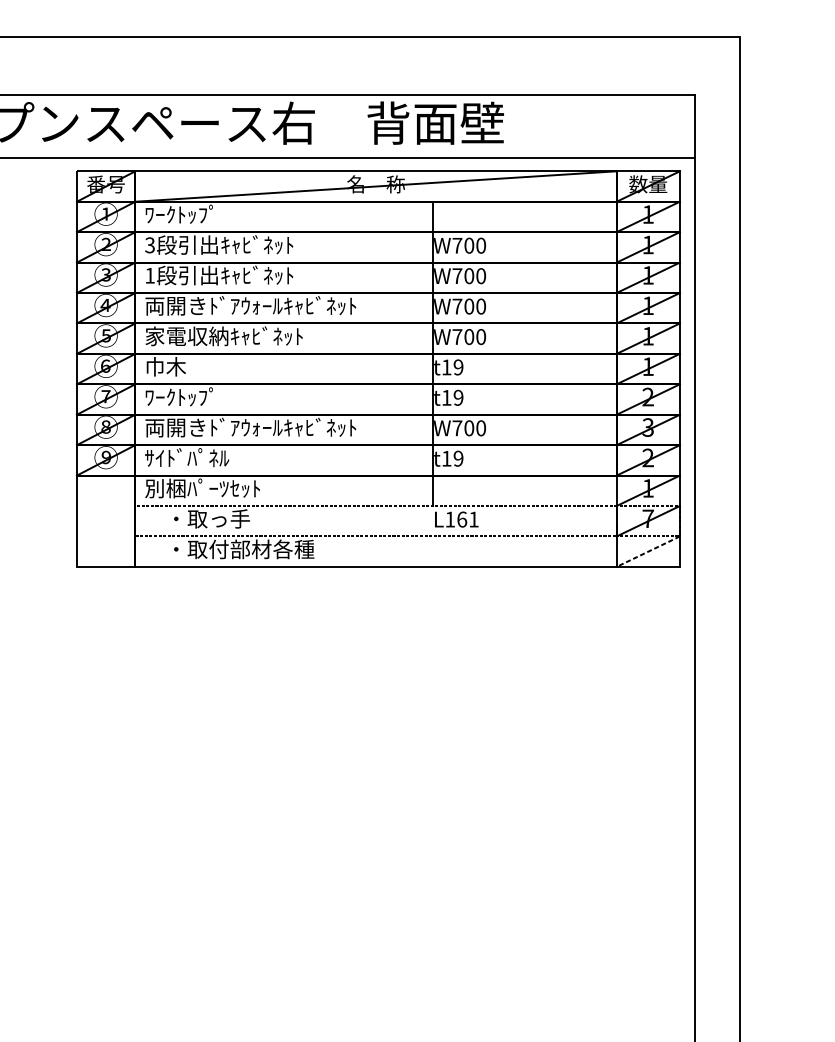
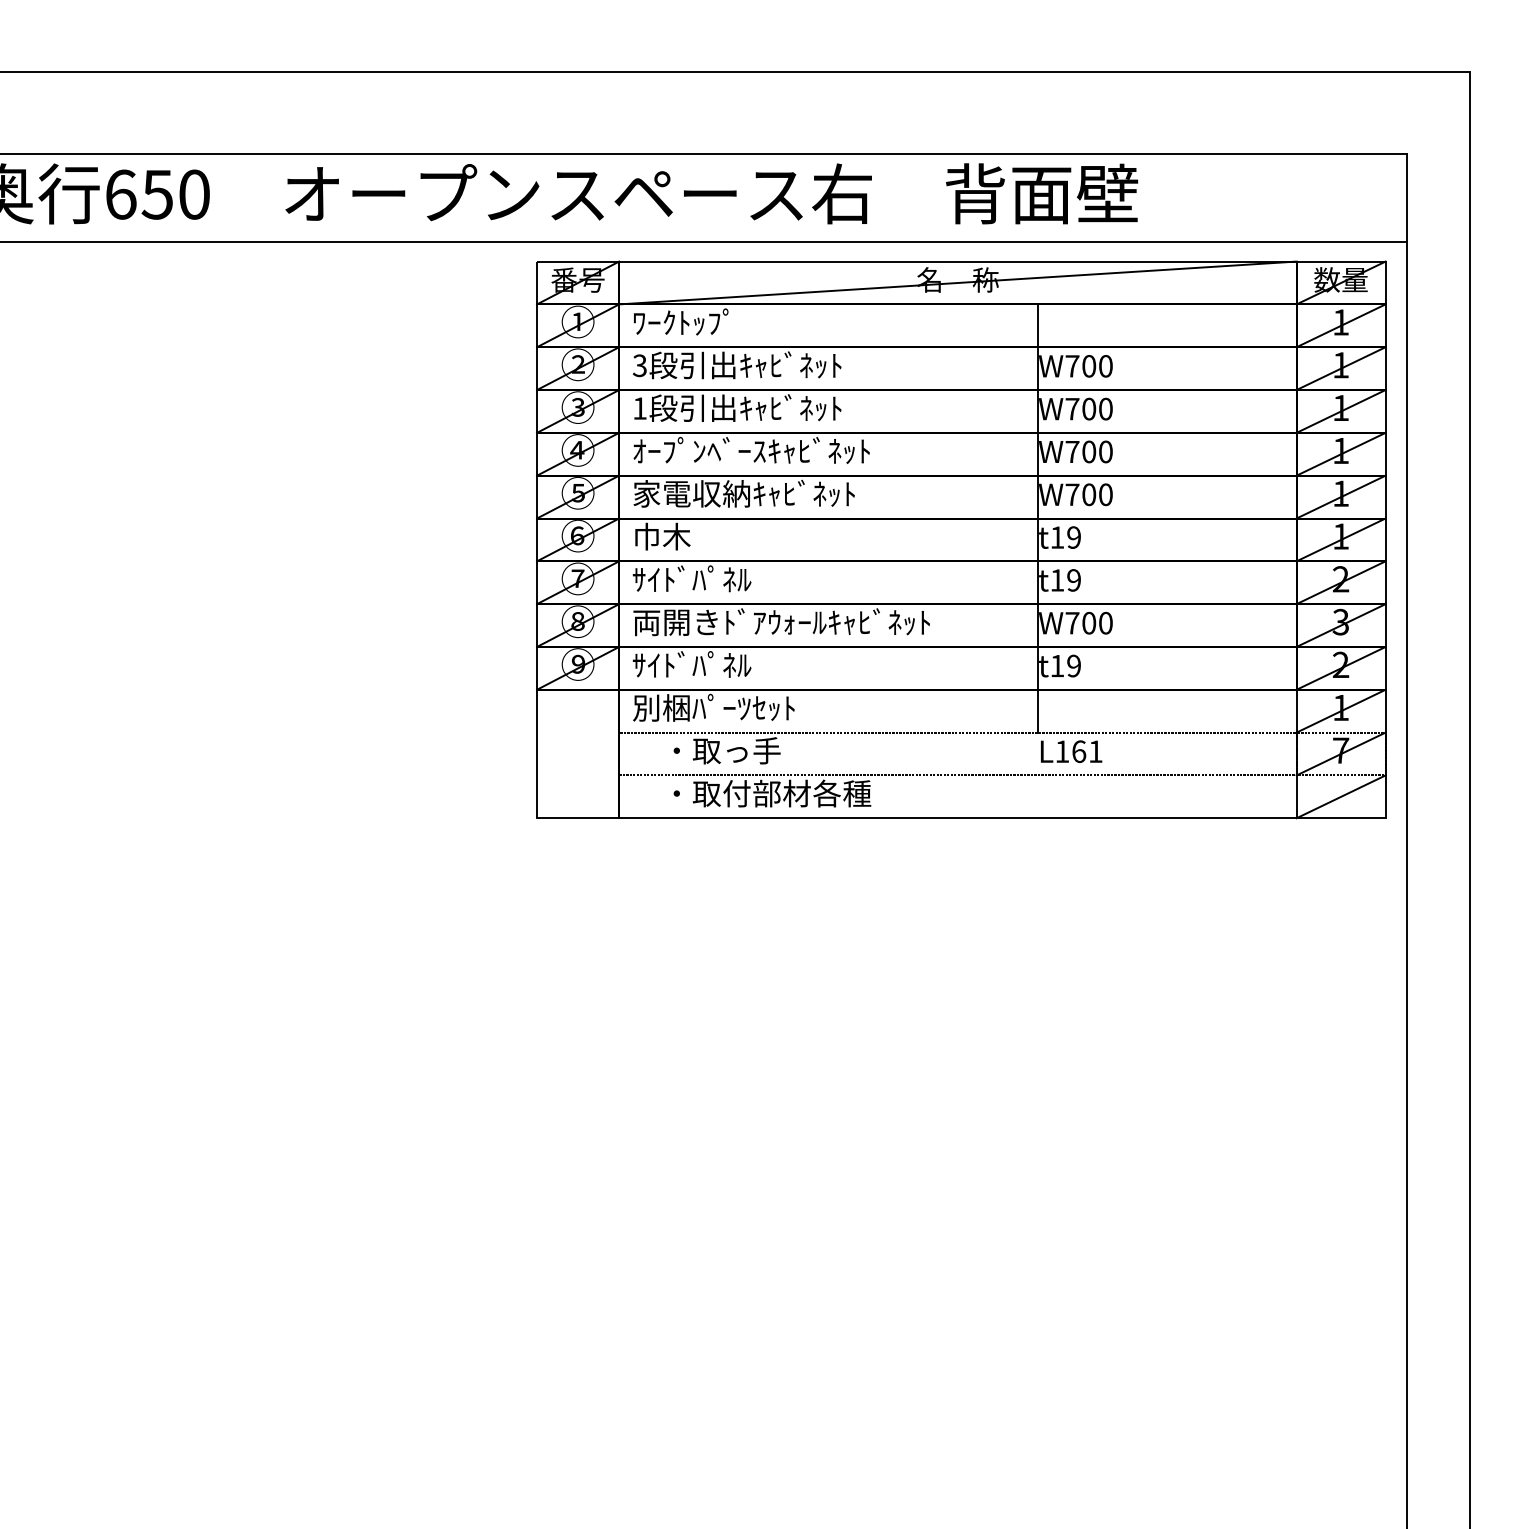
text: (250, 305) -> (781, 450), 両開きﾄﾞｱｳｫｰﾙｷｬﾋﾞﾈｯﾄ -> ｵｰﾌﾟﾝﾍﾞｰｽｷｬﾋﾞﾈｯﾄ
text: (186, 396) -> (691, 578), ﾜｰｸﾄｯﾌﾟ -> ｻｲﾄﾞﾊﾟﾈﾙ
line: (647, 552) -> (1340, 797), dashed -> solid

